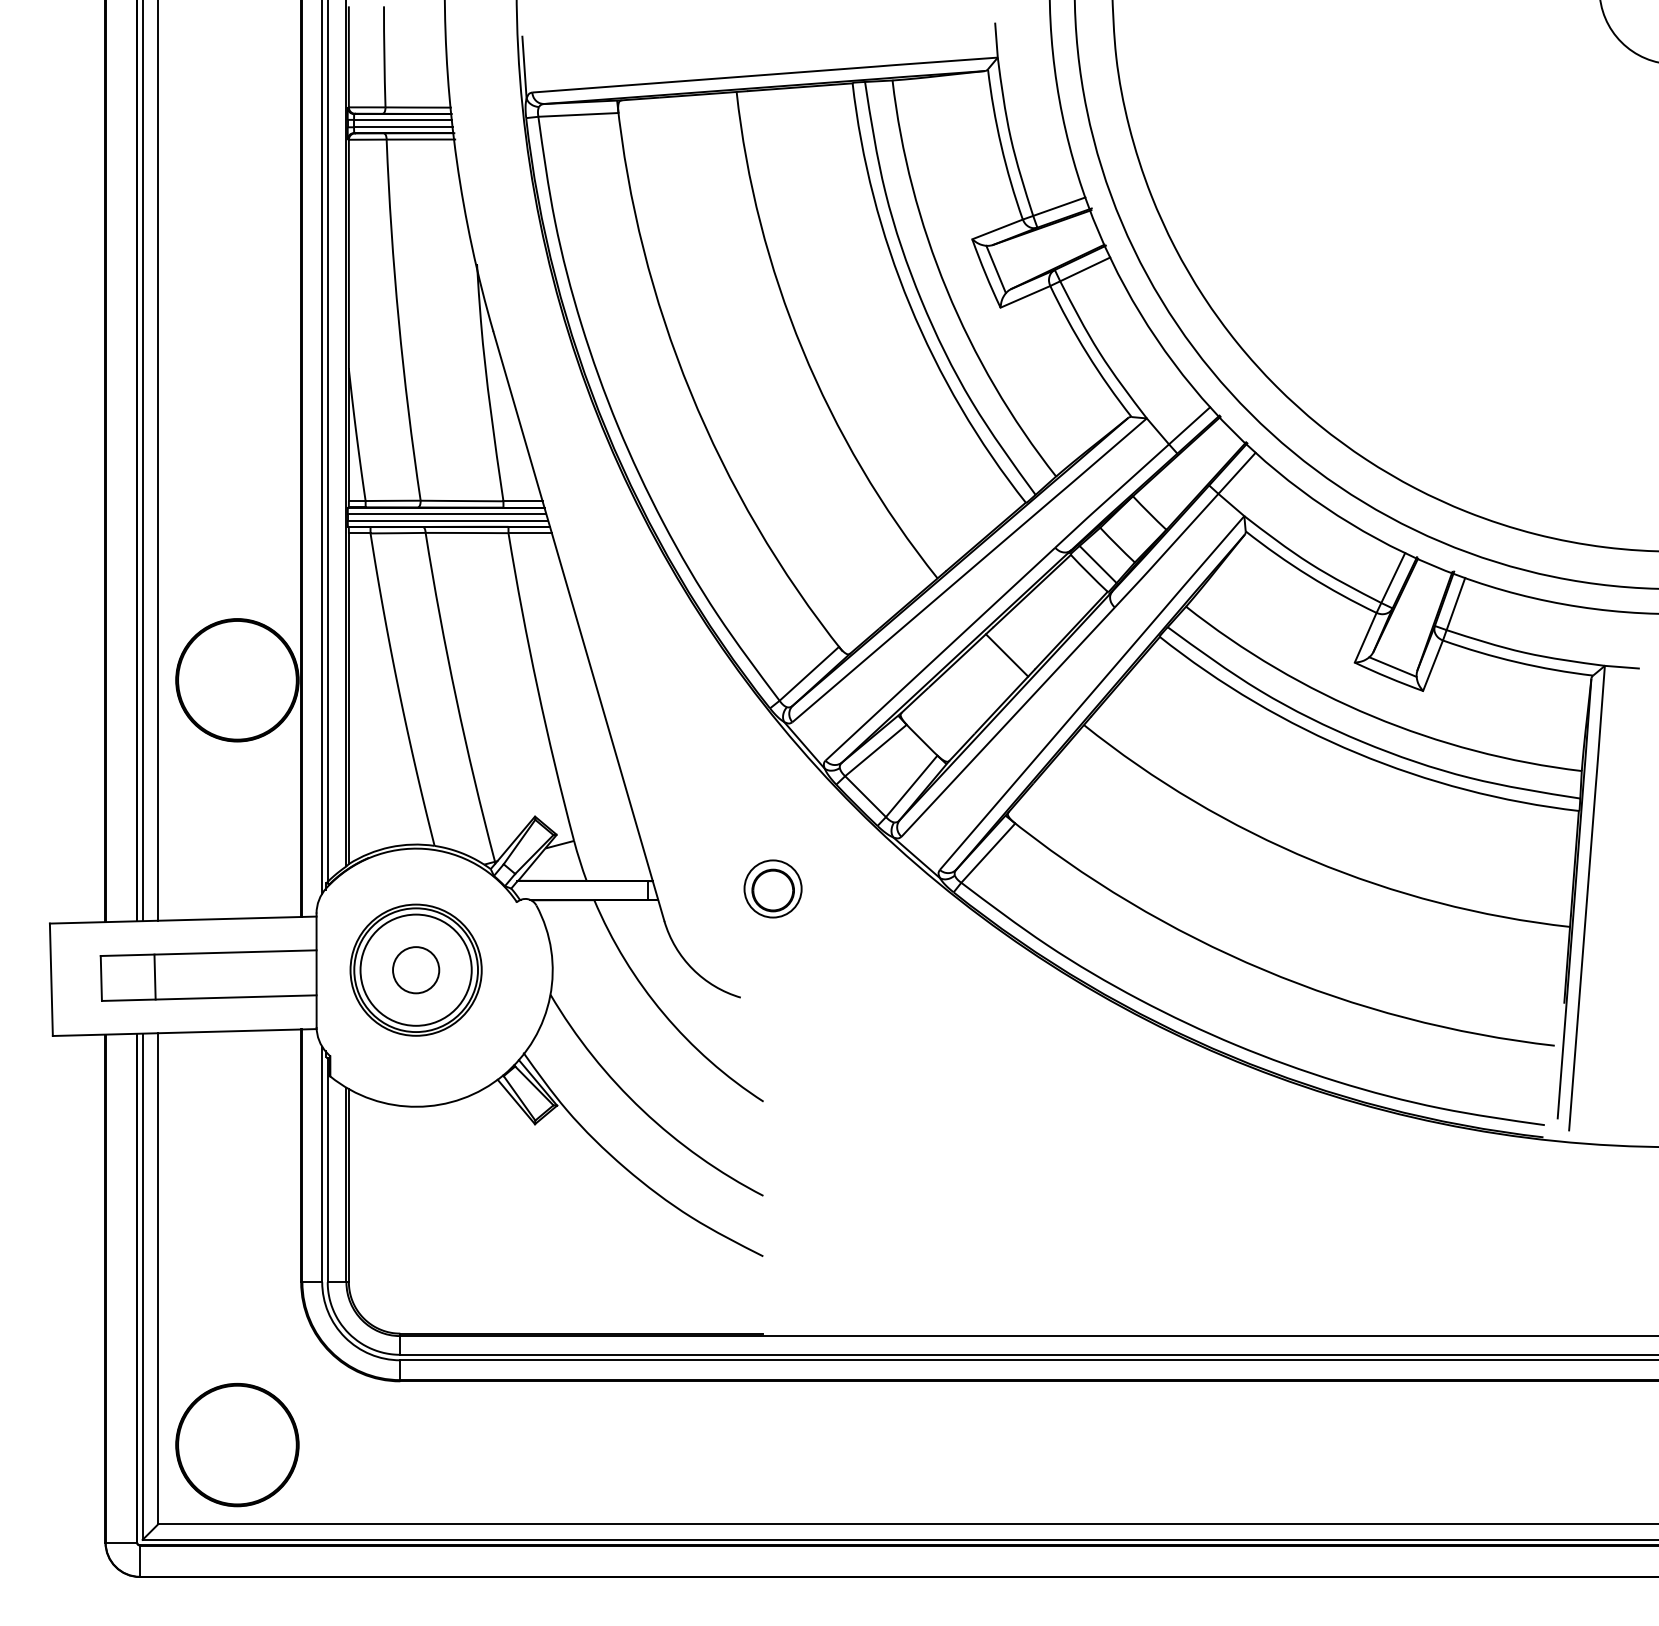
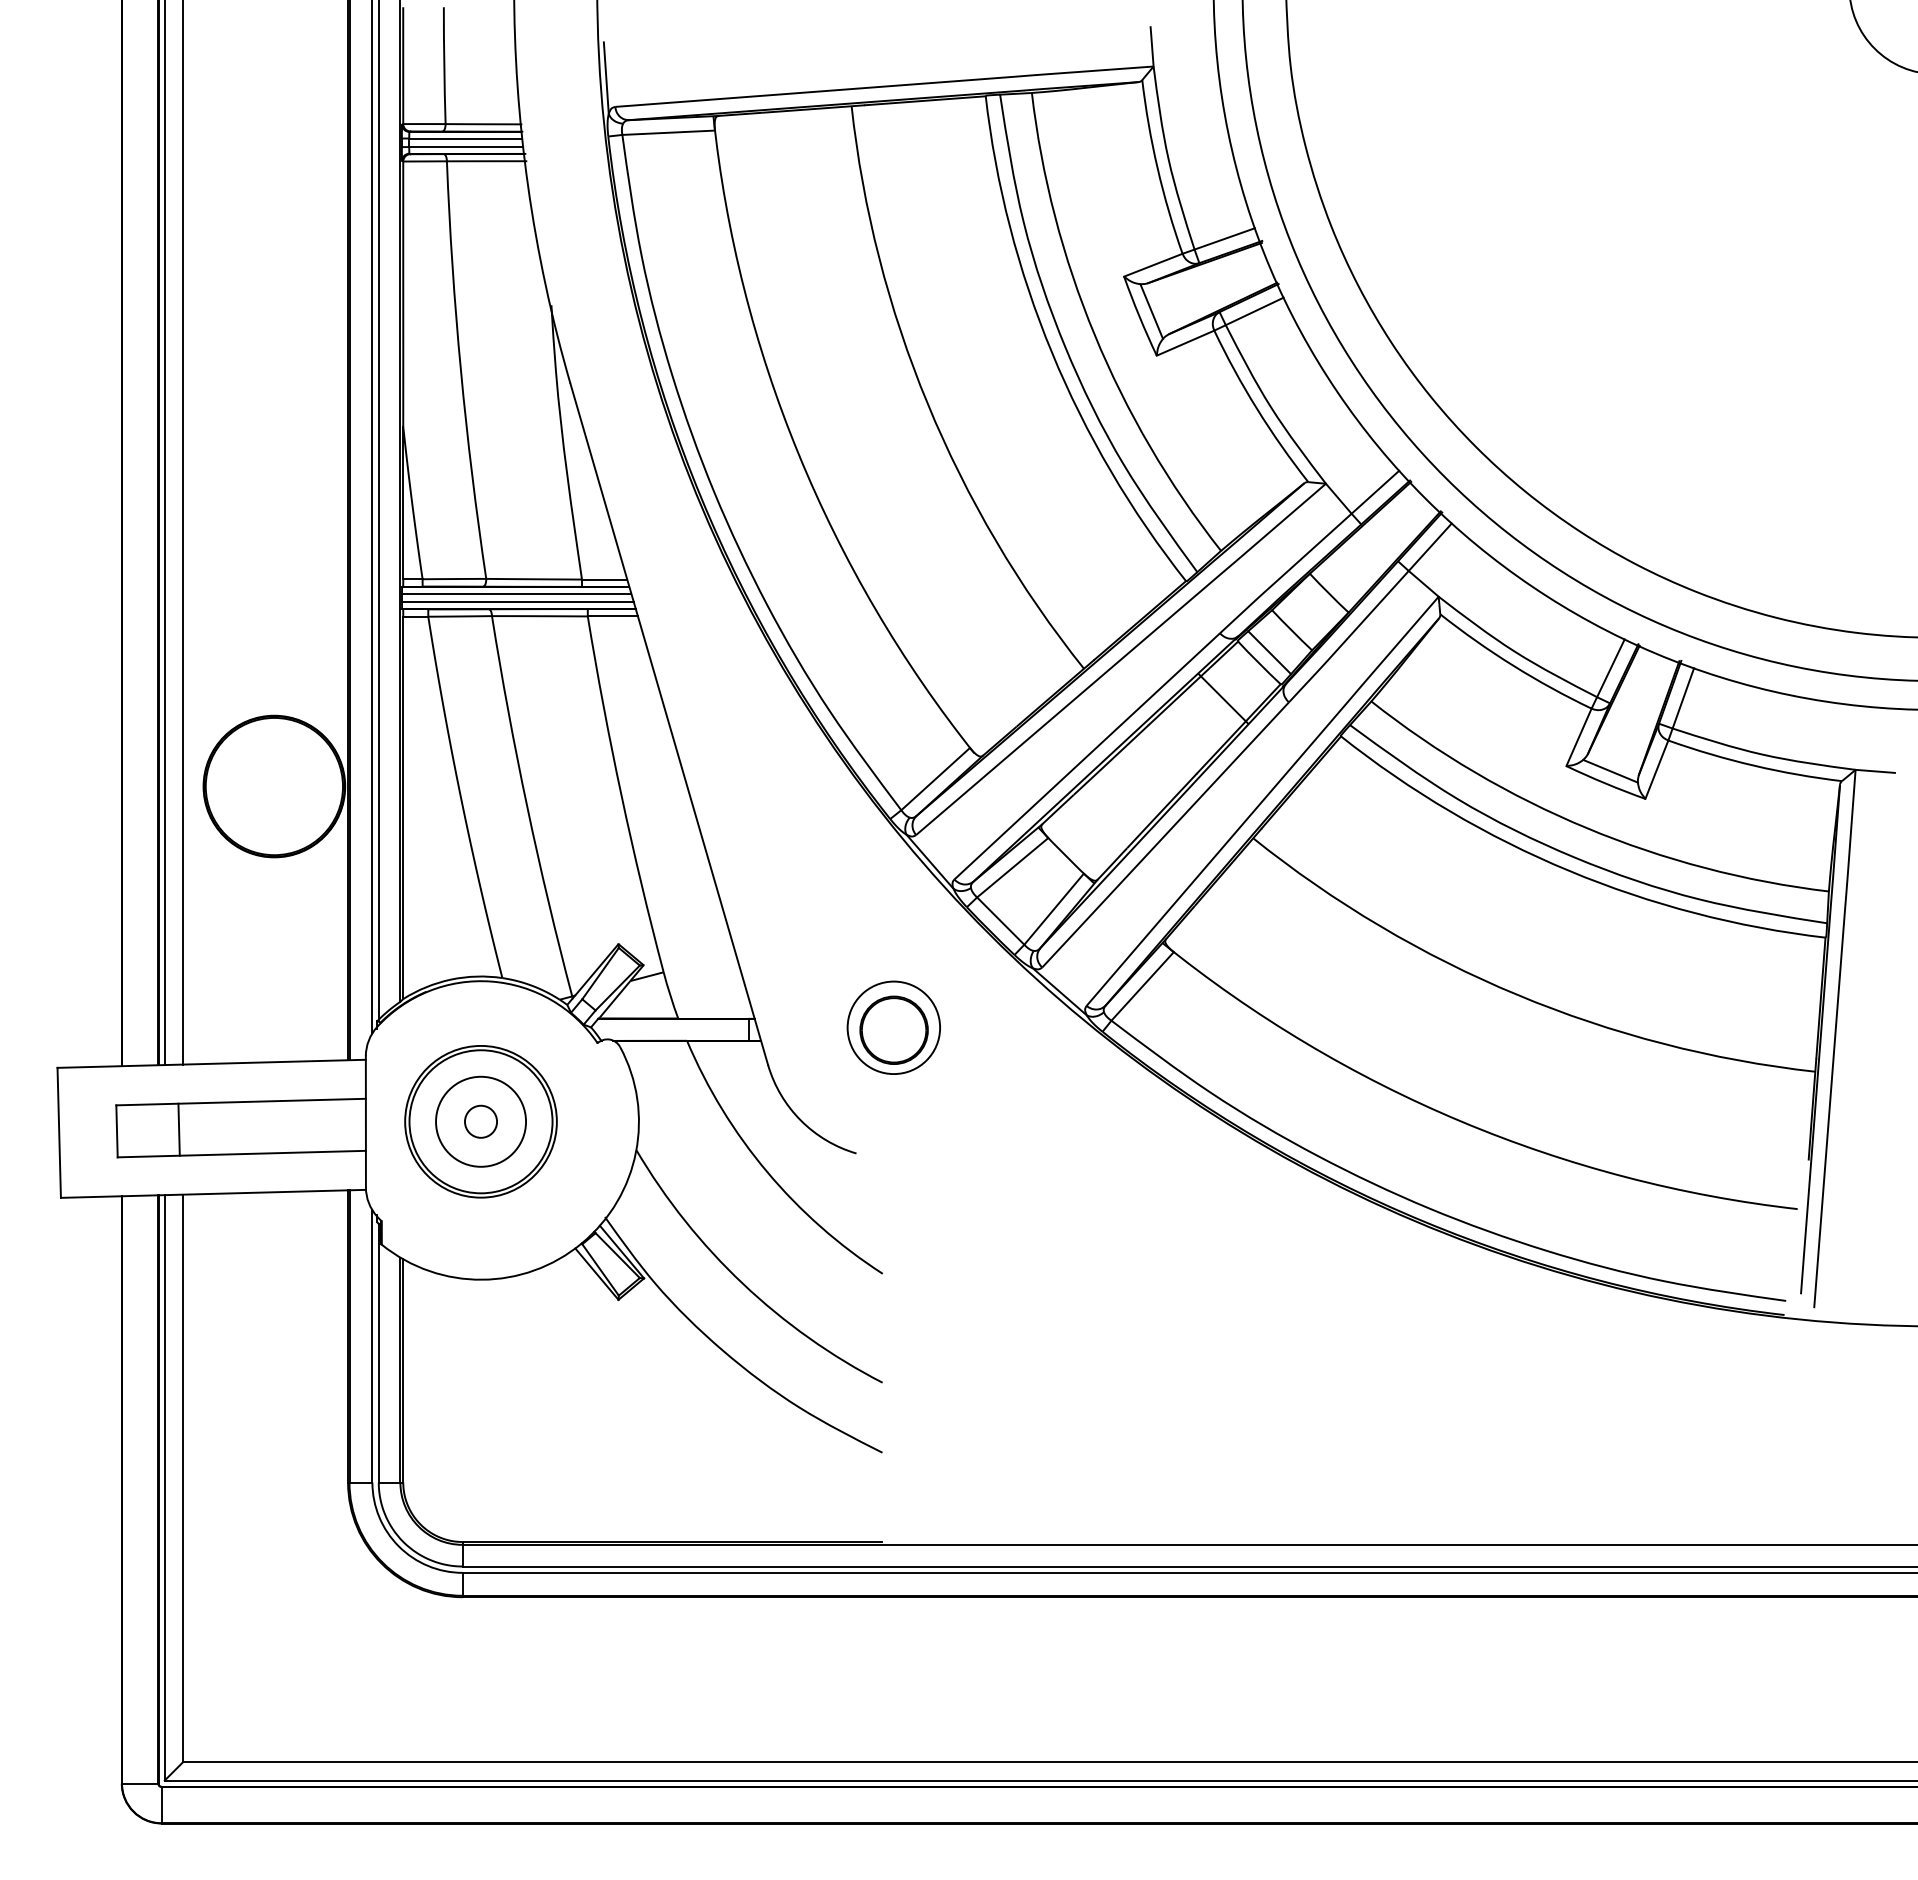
line: (1006, 655) -> (1222, 698), moved
part: (772, 888) -> (893, 1027), size x1.4
circle: (415, 969) -> (480, 1121), size x0.6
circle: (415, 969) -> (480, 1121), size x0.7
part: (237, 1444) -> (274, 1670), removed

